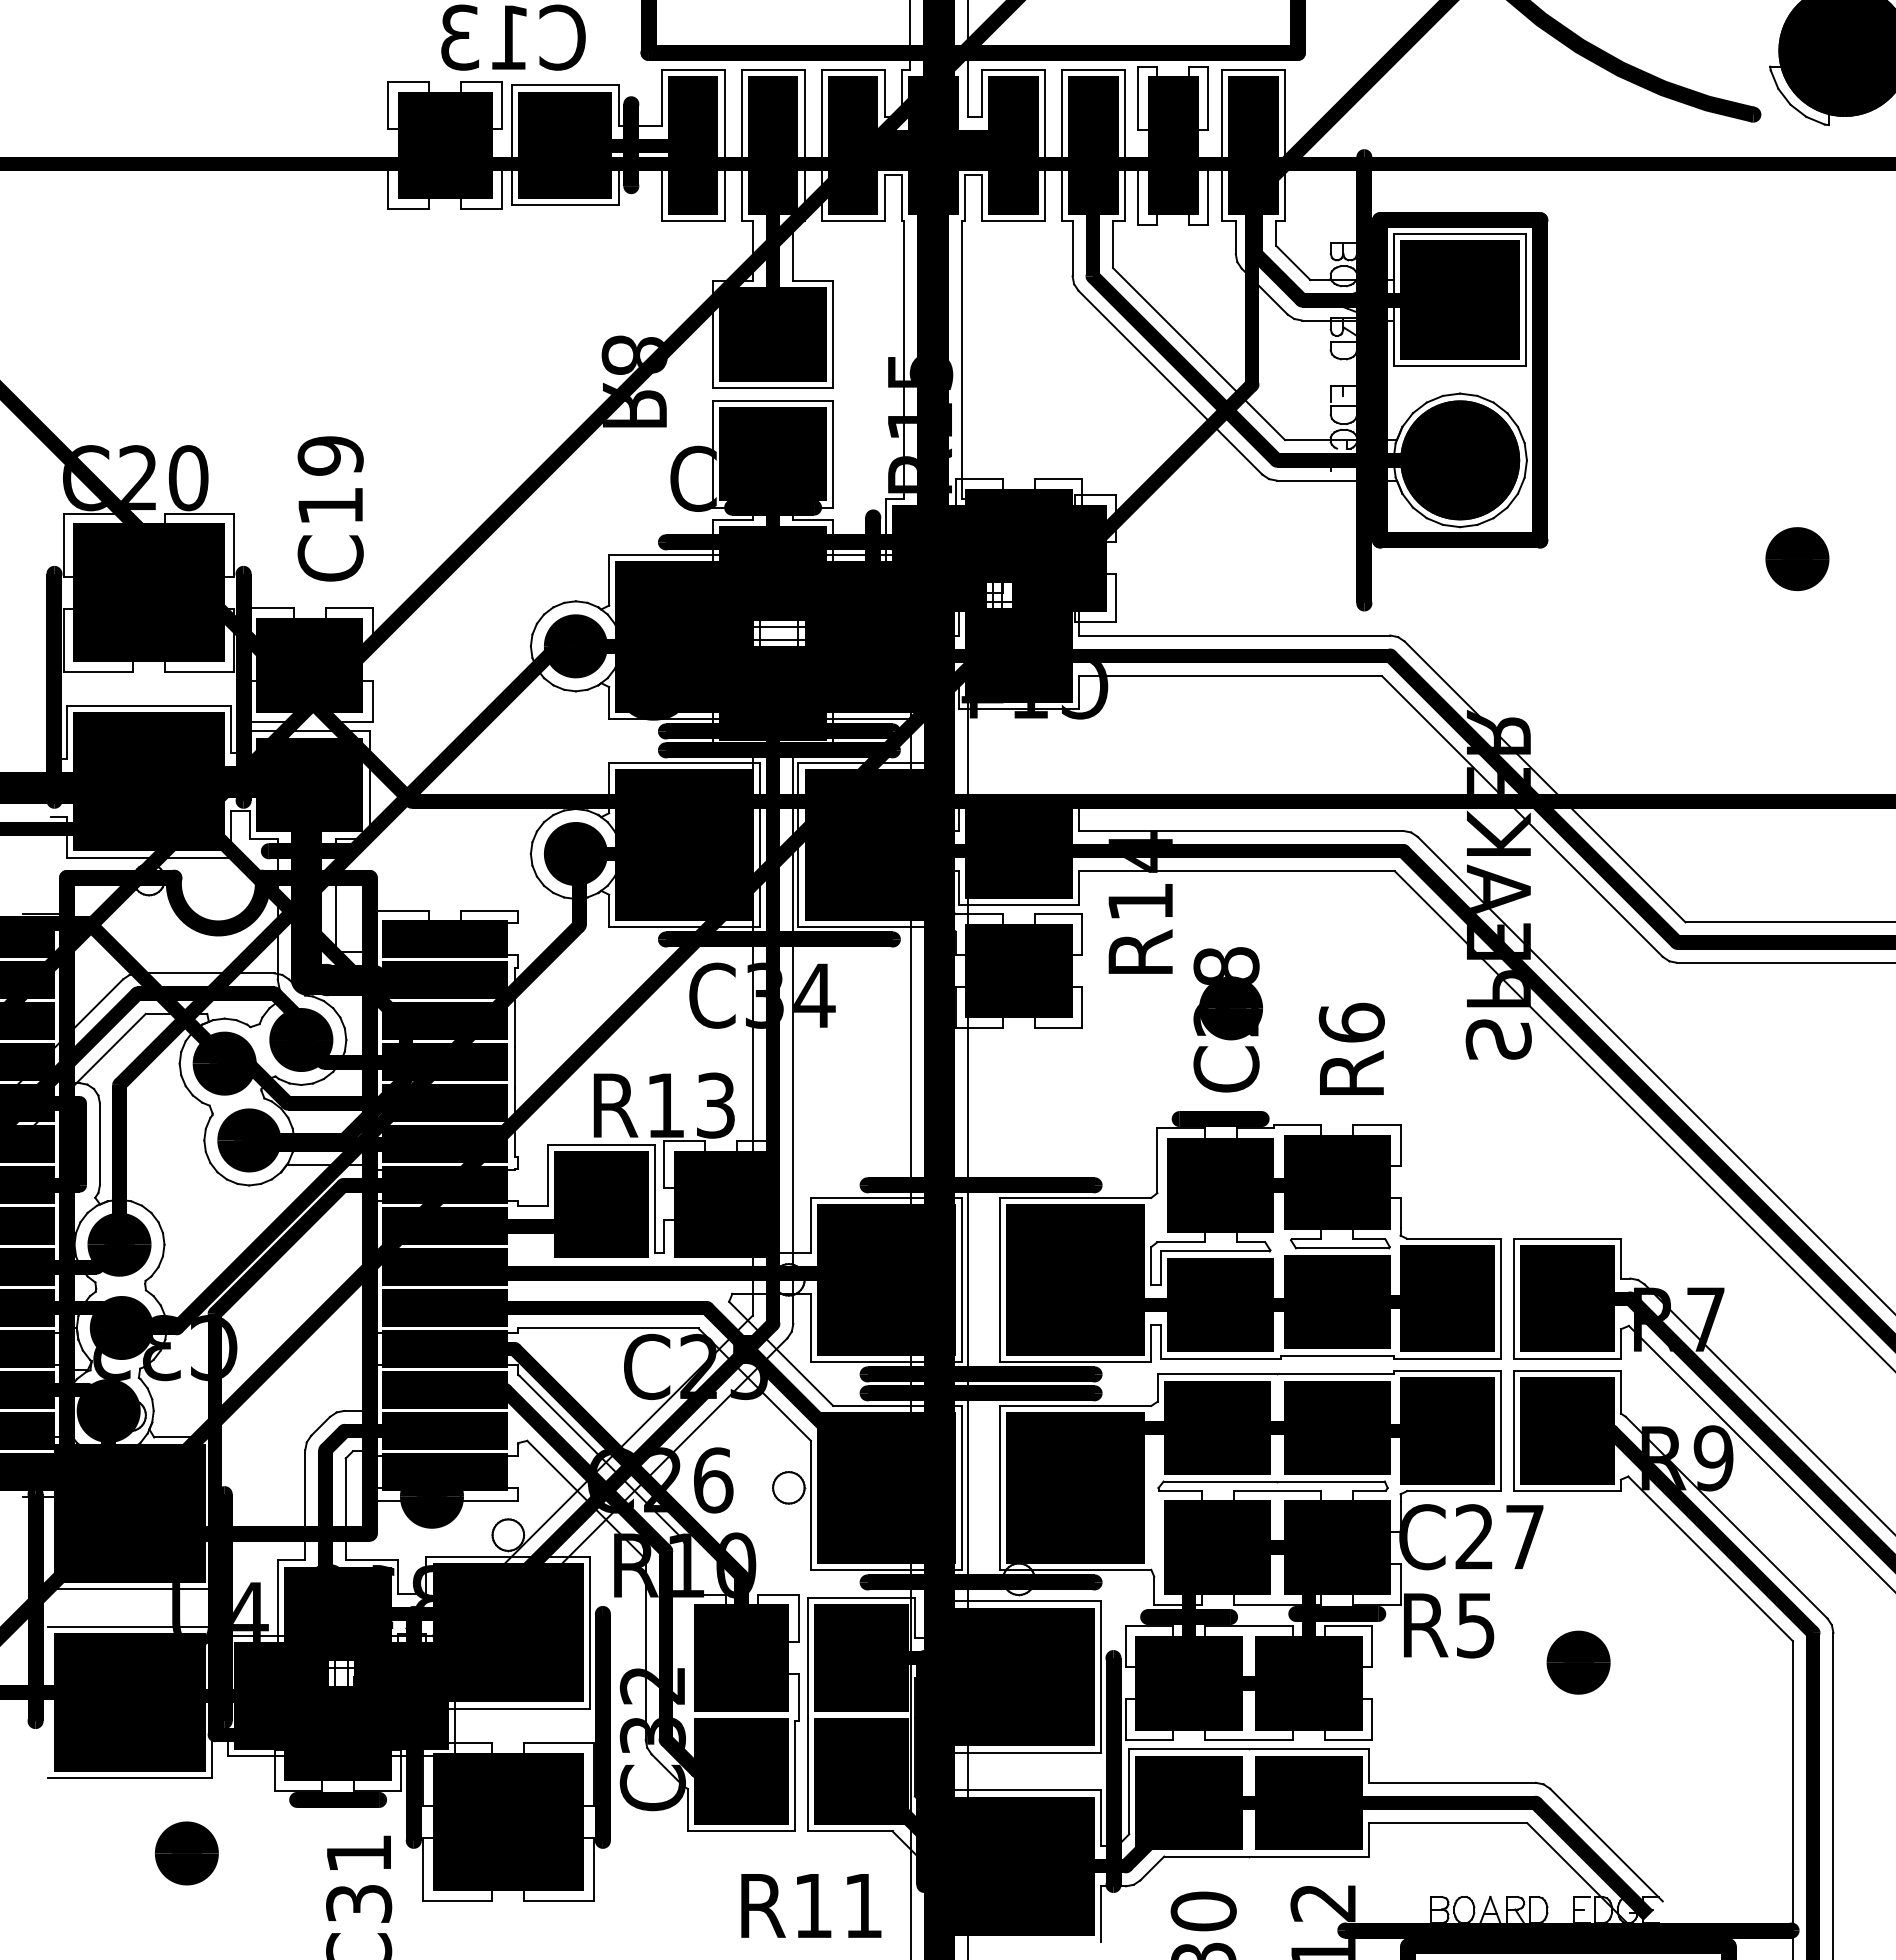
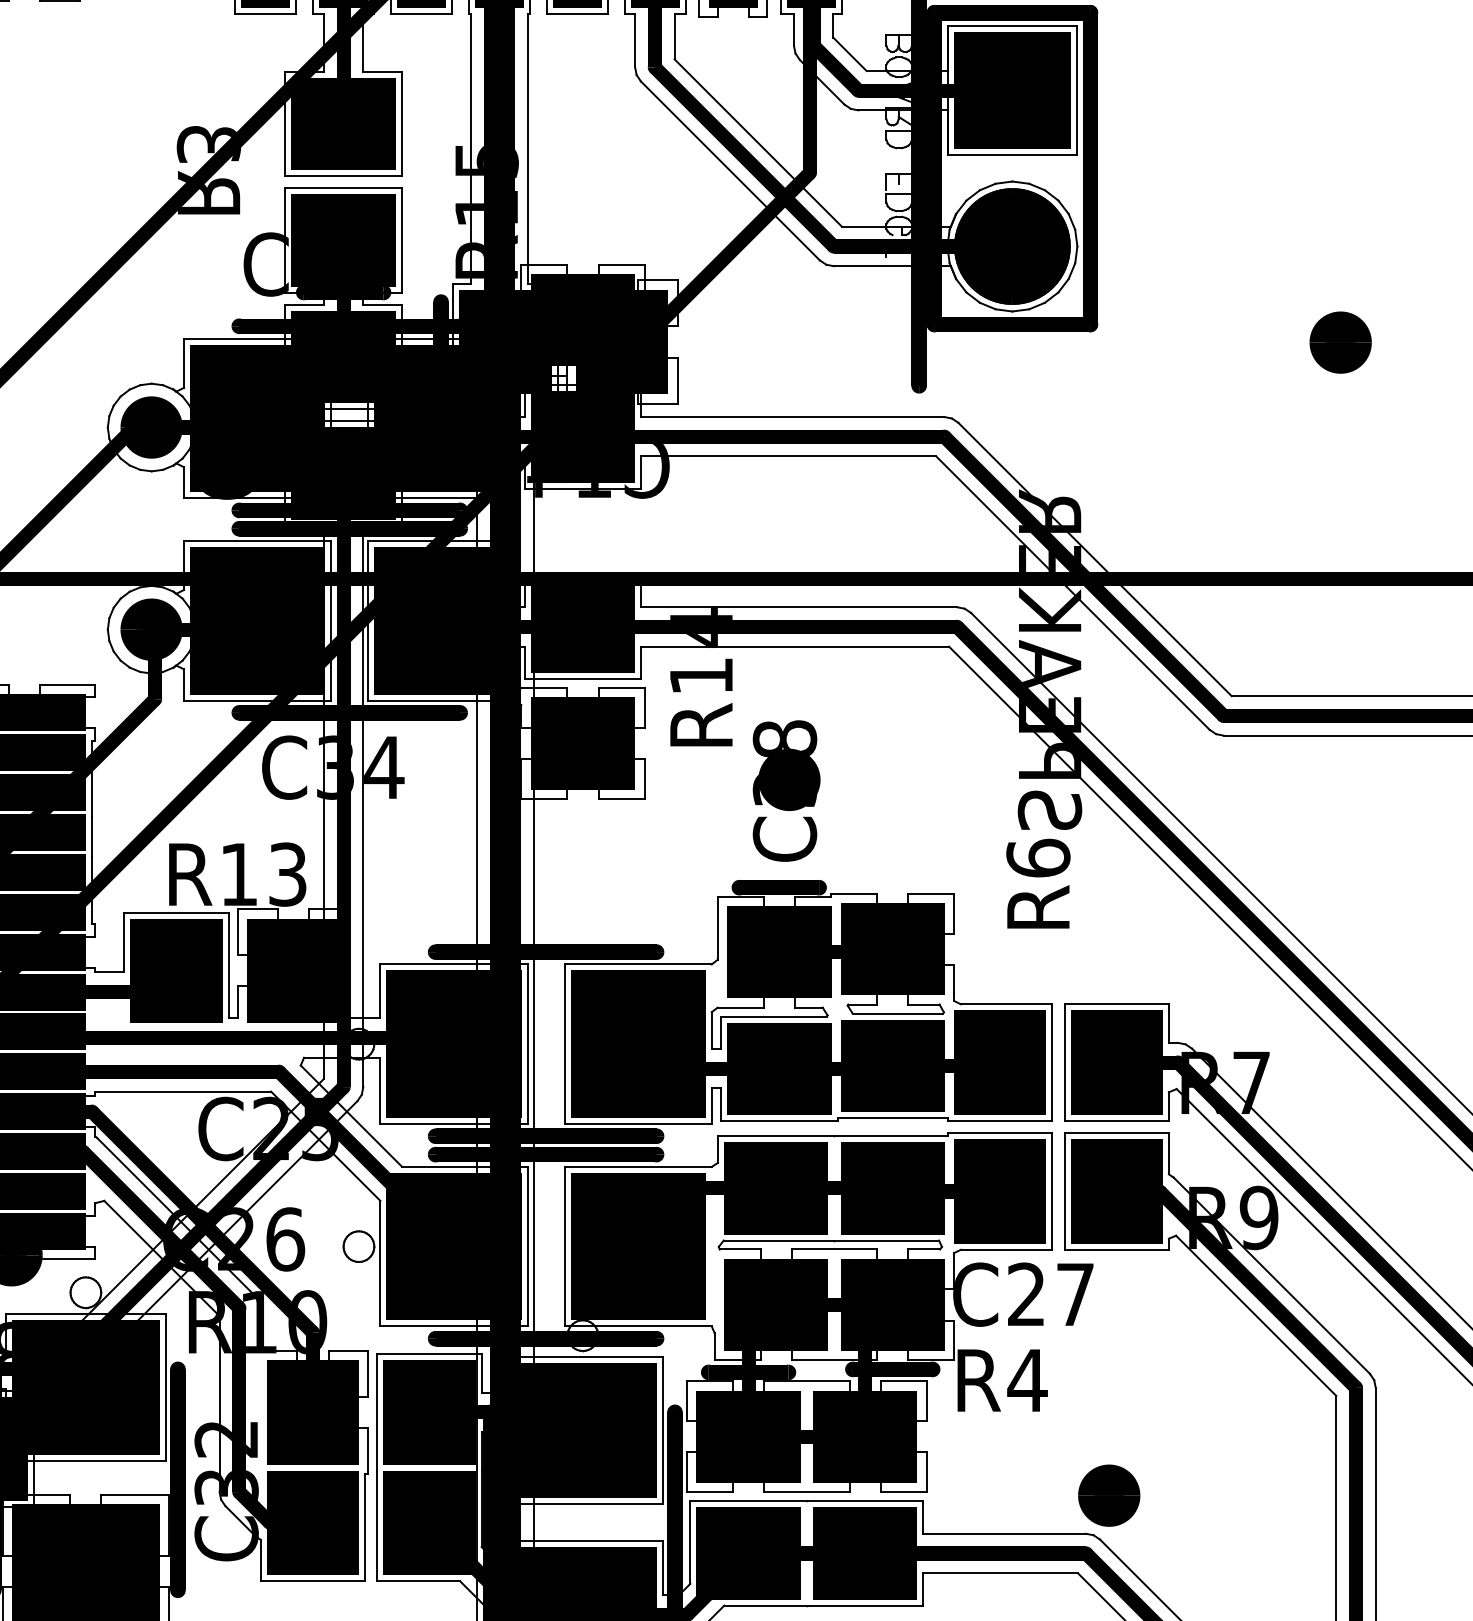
text: (634, 354) -> (208, 143), R8 -> R3
text: (1226, 1019) -> (784, 790), C28 -> C38
text: (1351, 1048) -> (1038, 883), moved
text: (1475, 1625) -> (1027, 1380), R5 -> R4
part: (1578, 1662) -> (1109, 1495), moved

